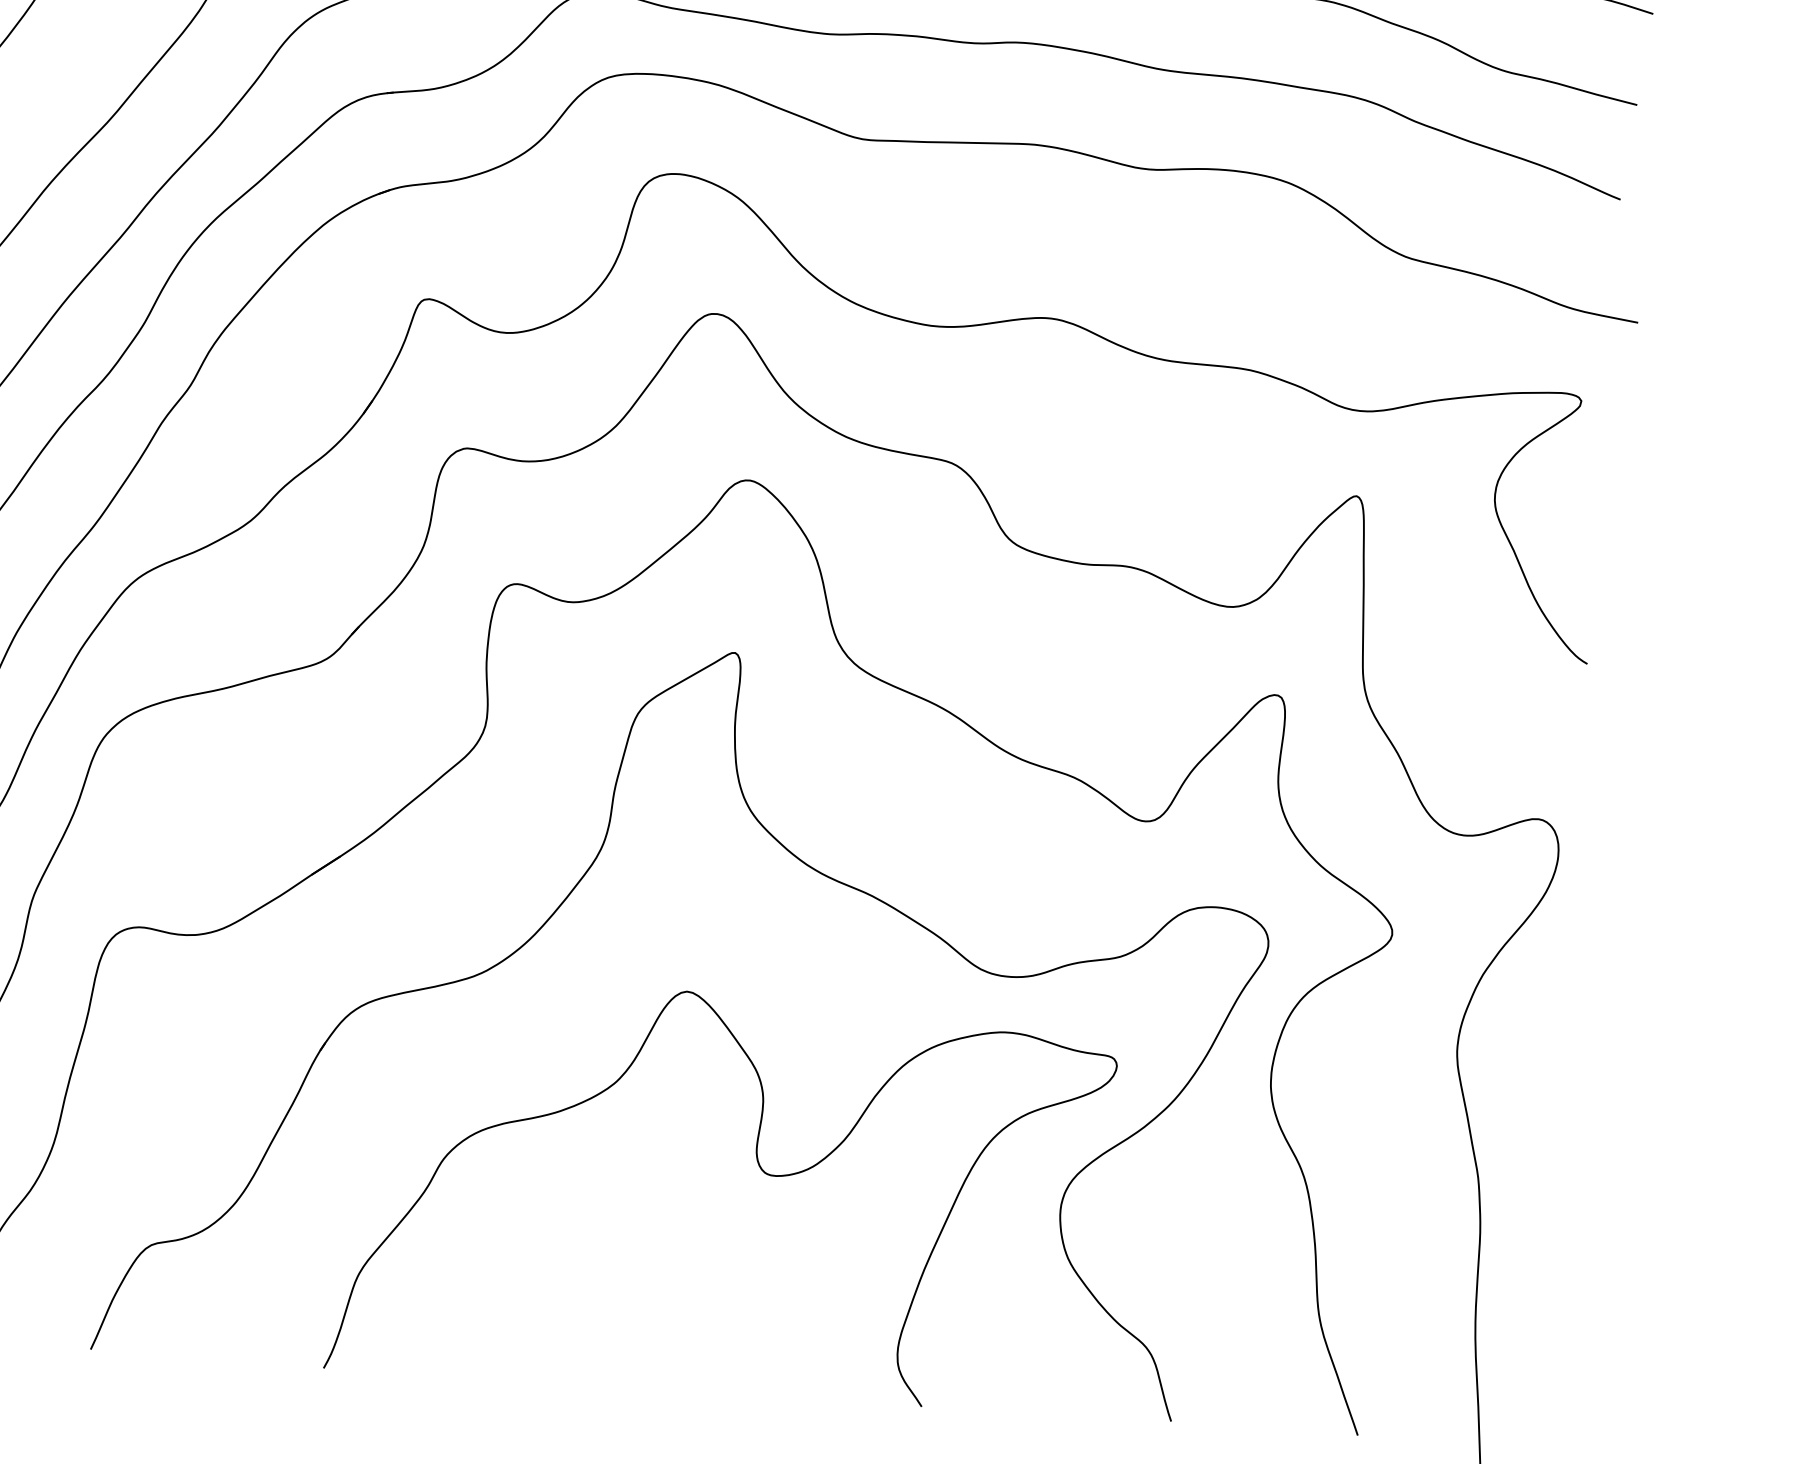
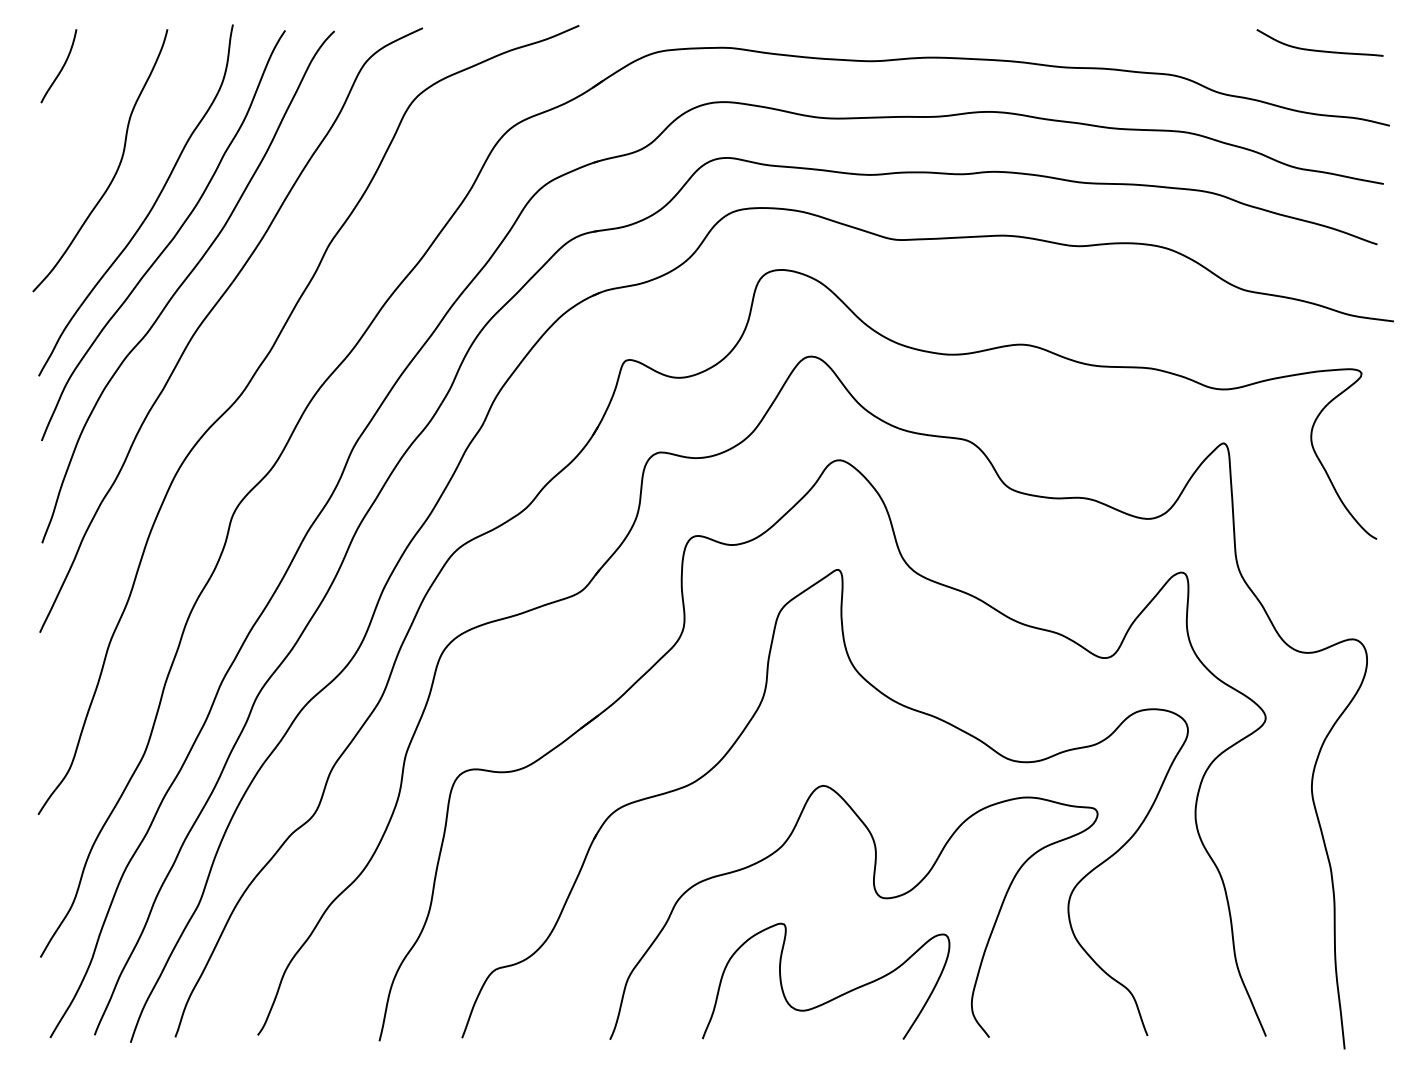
curve: (681, 1326) -> (834, 997), added

